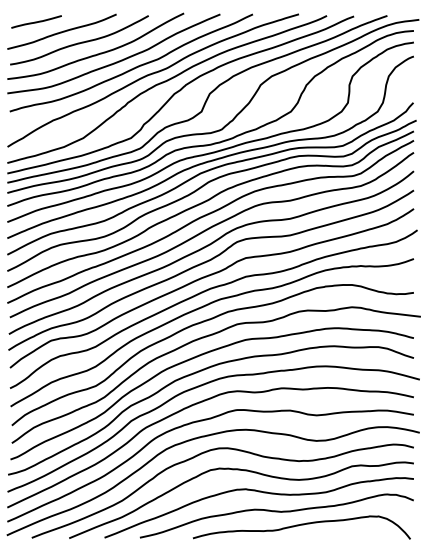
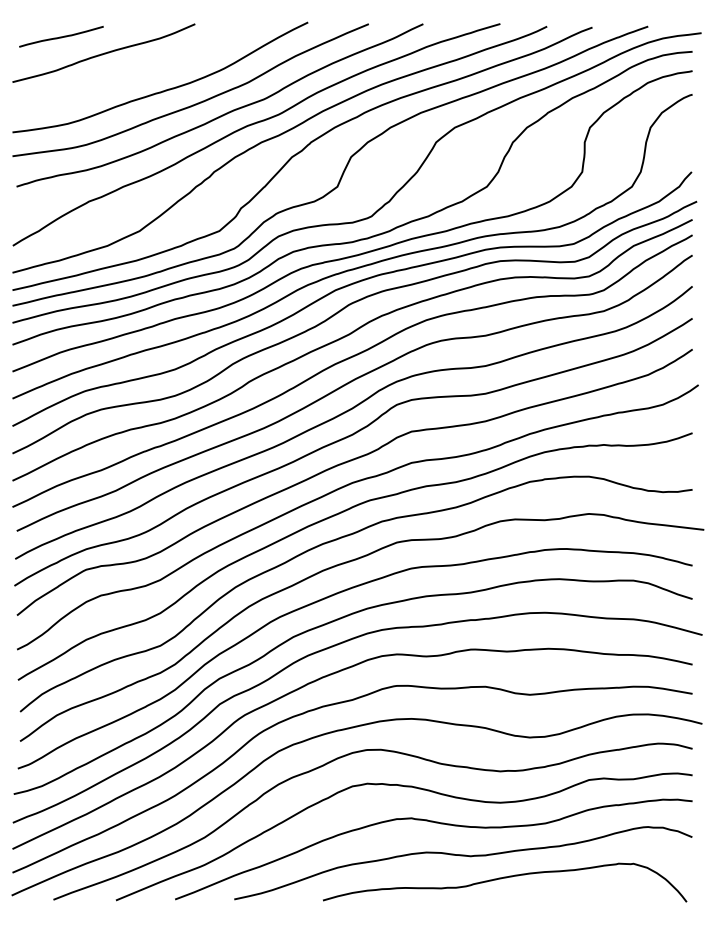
curve: (79, 42) -> (133, 71), removed

